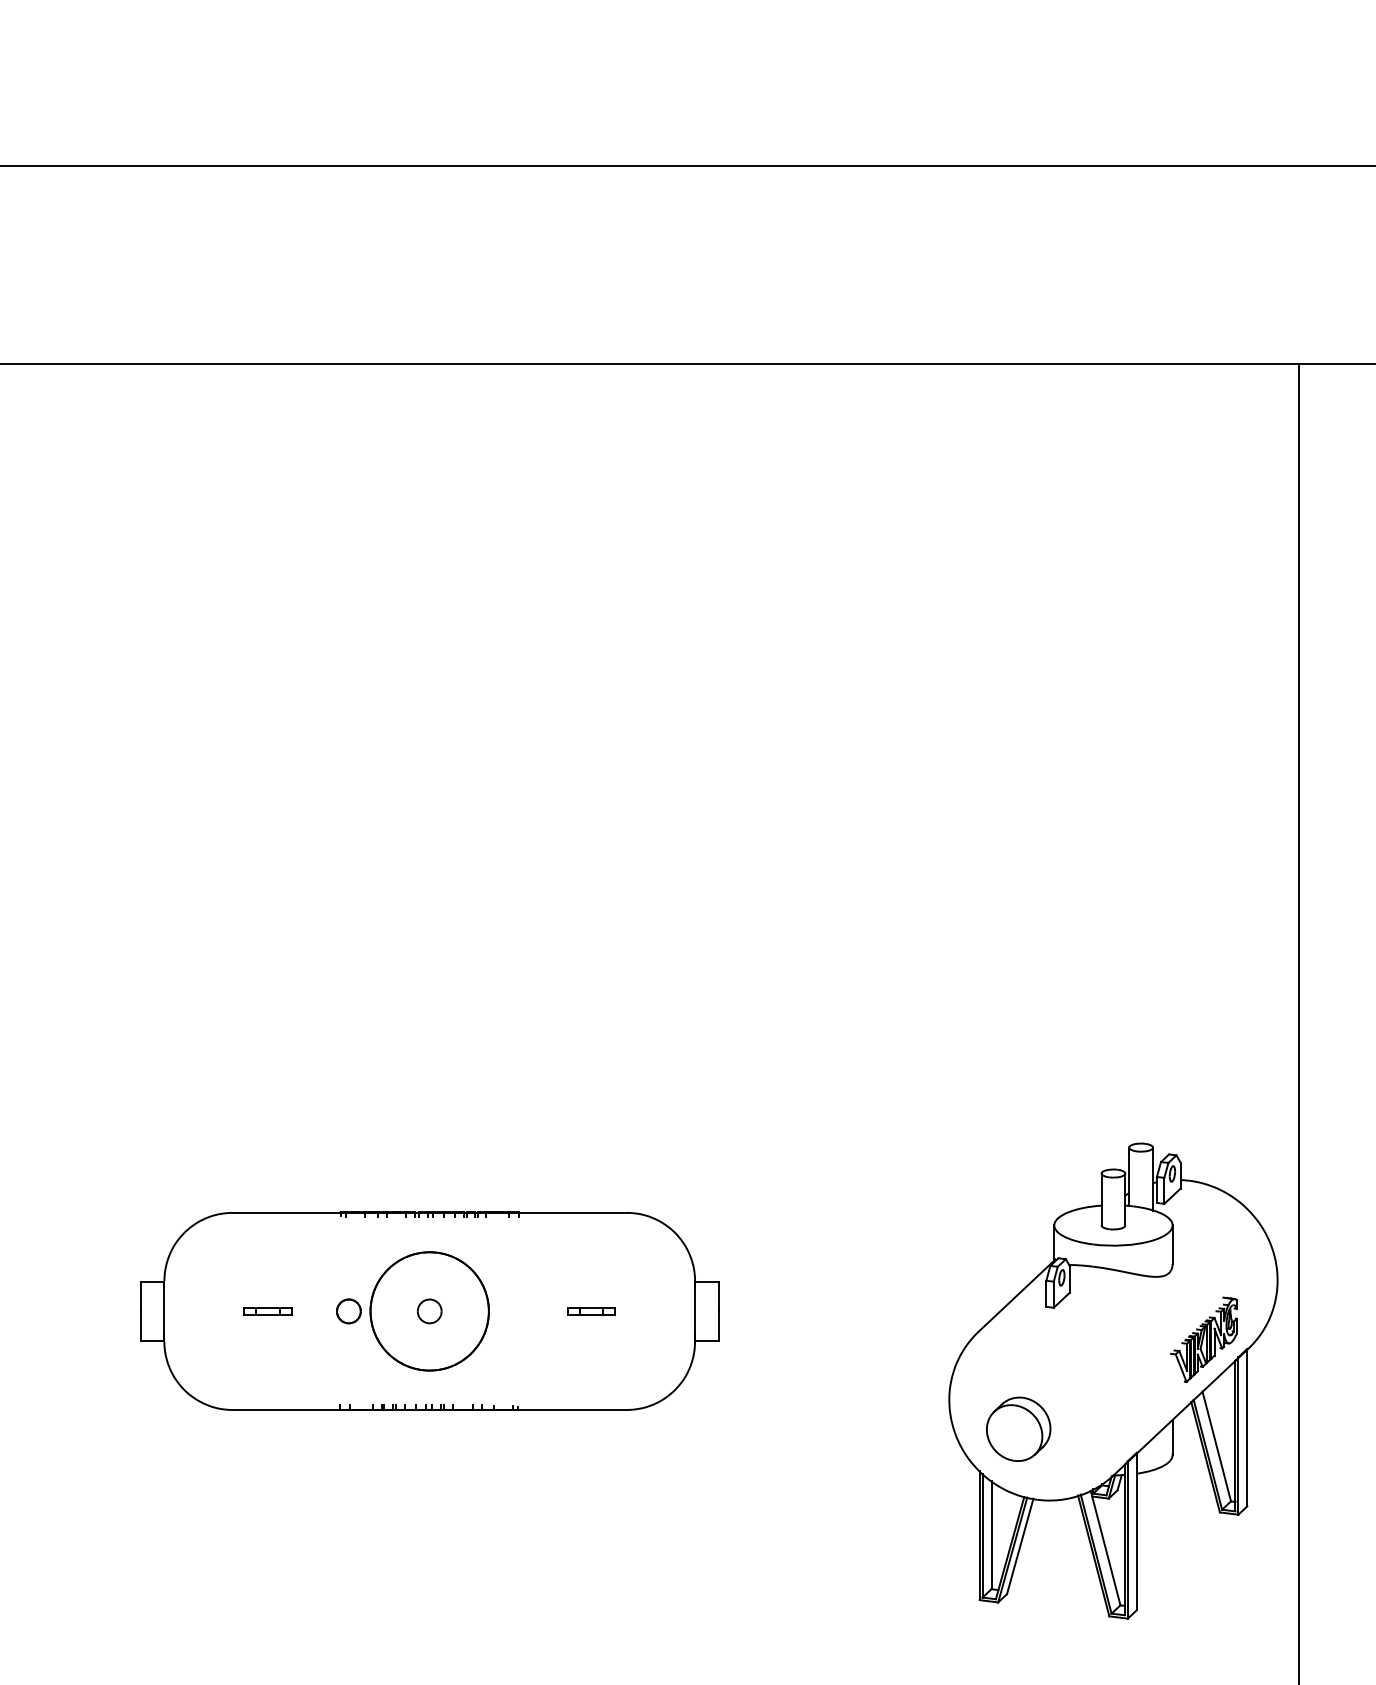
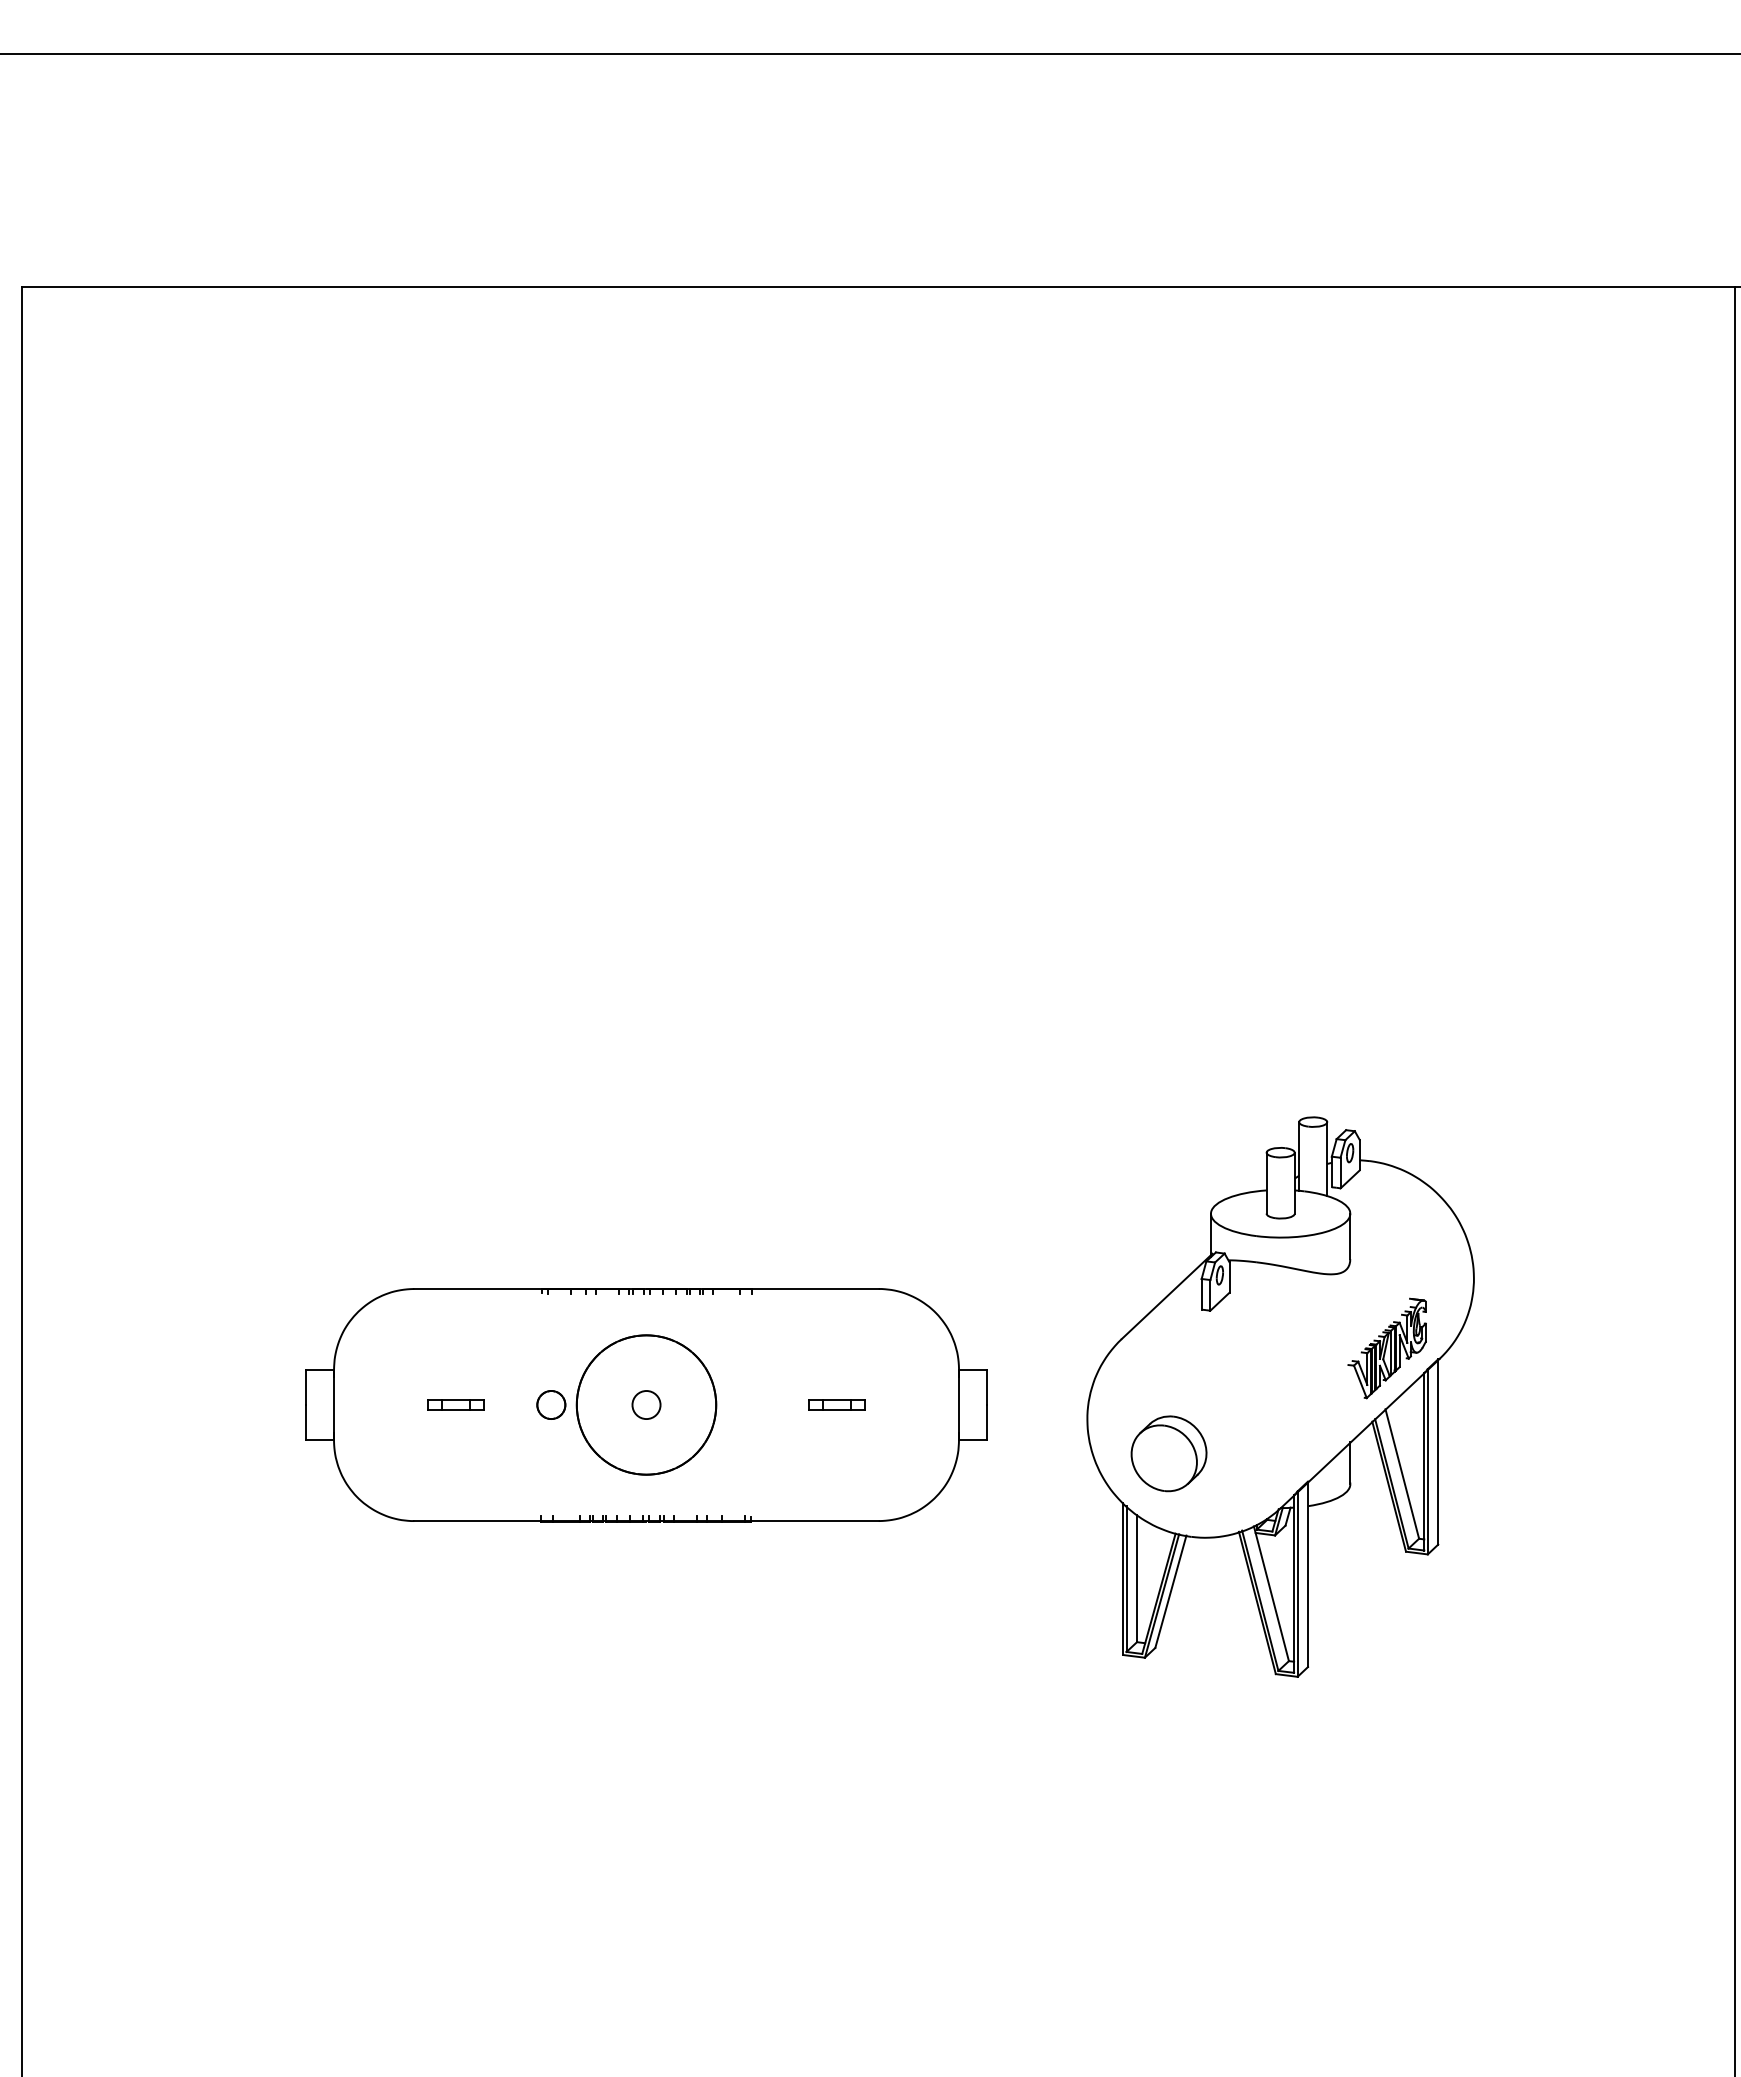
part: (429, 1311) -> (646, 1405), moved
part: (1113, 1380) -> (1280, 1396), moved

